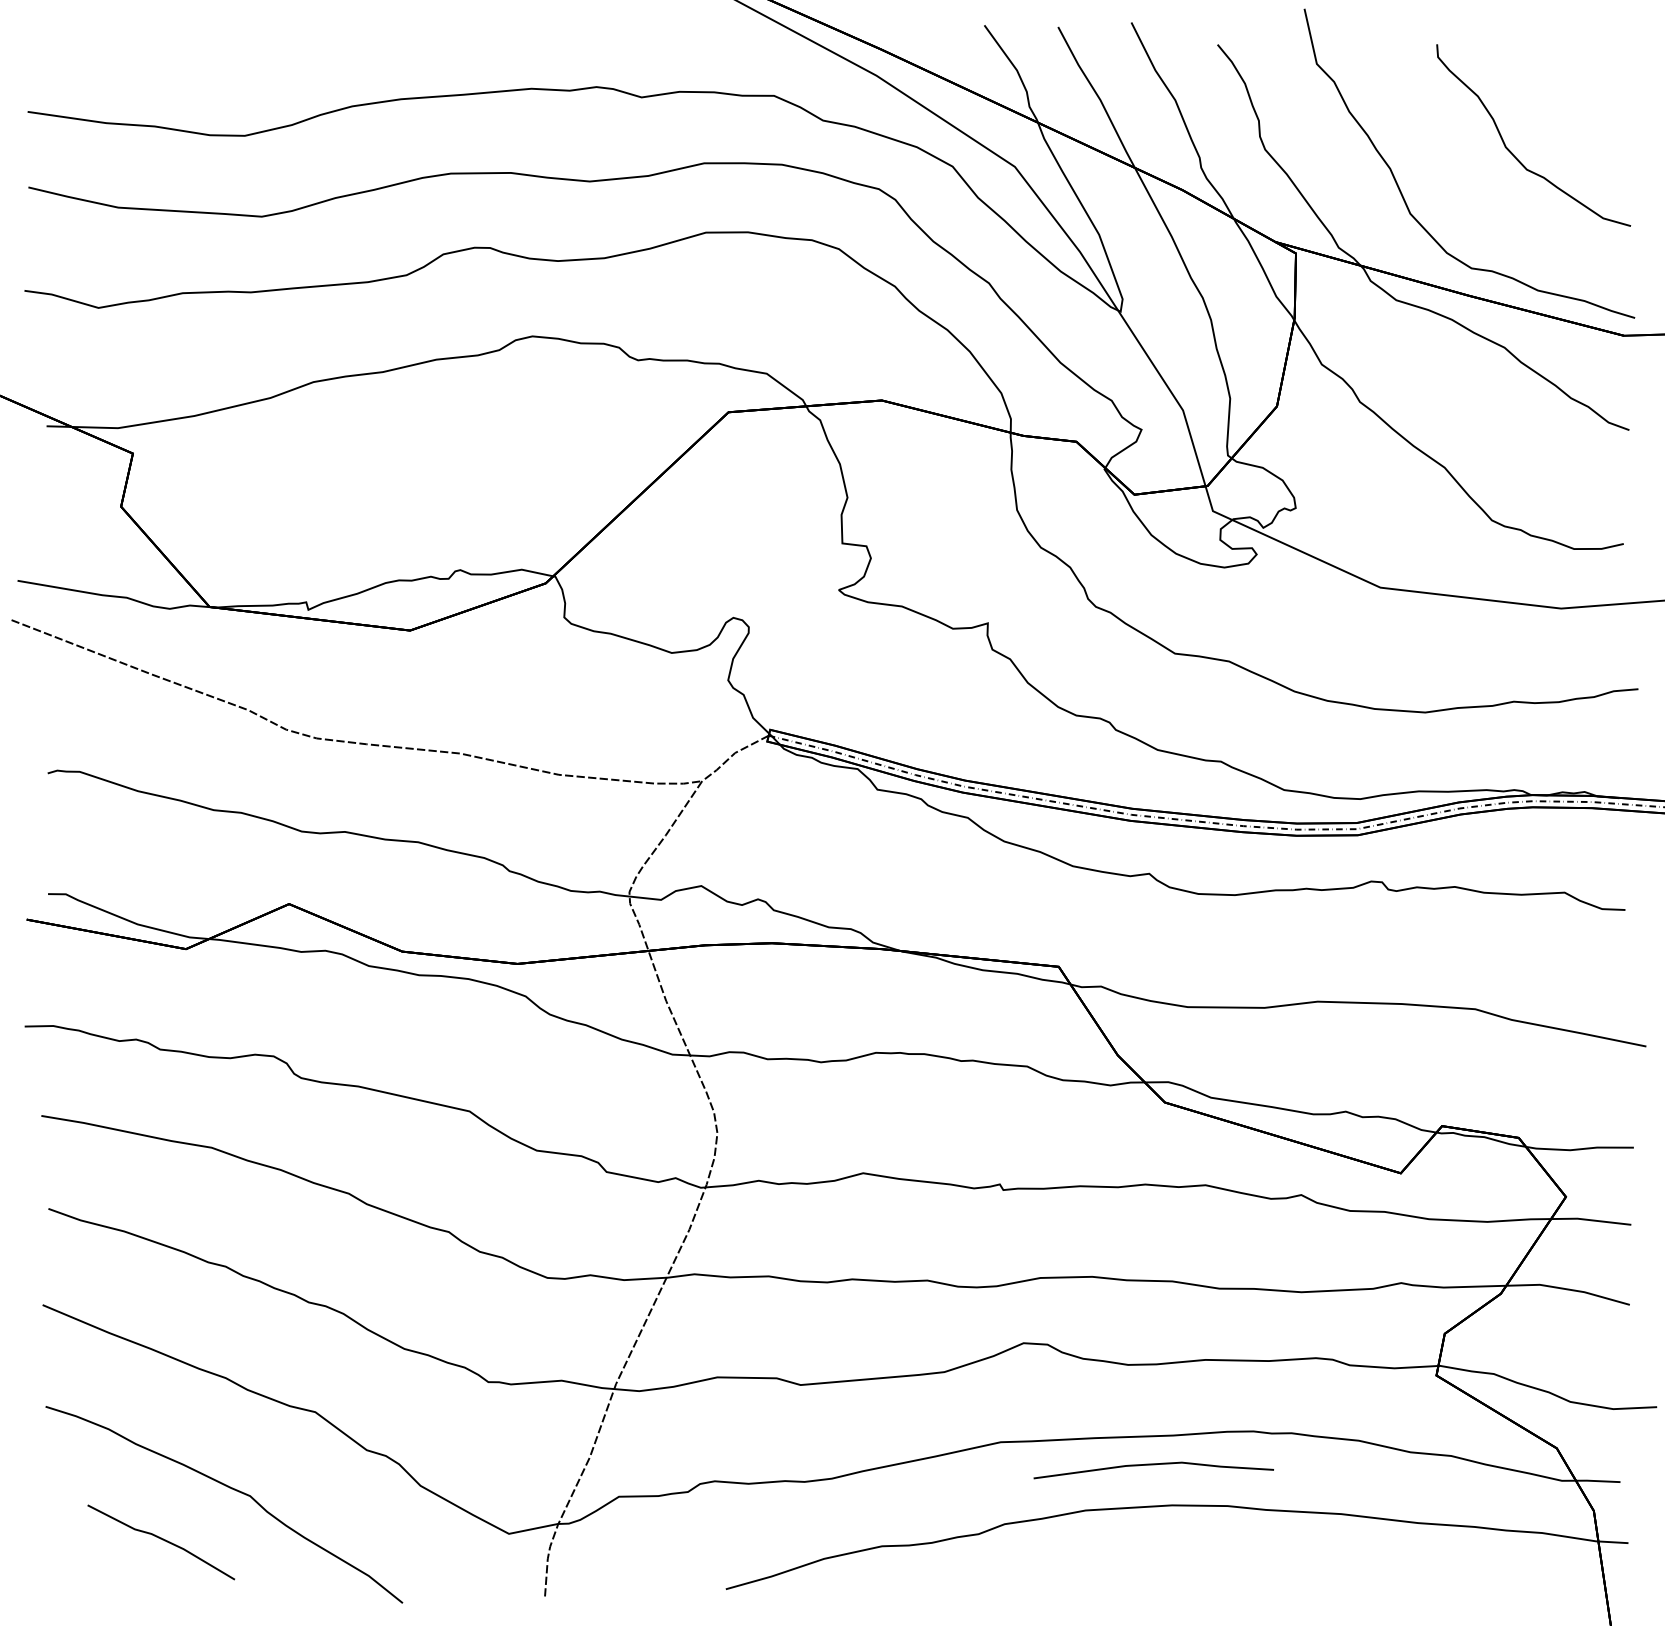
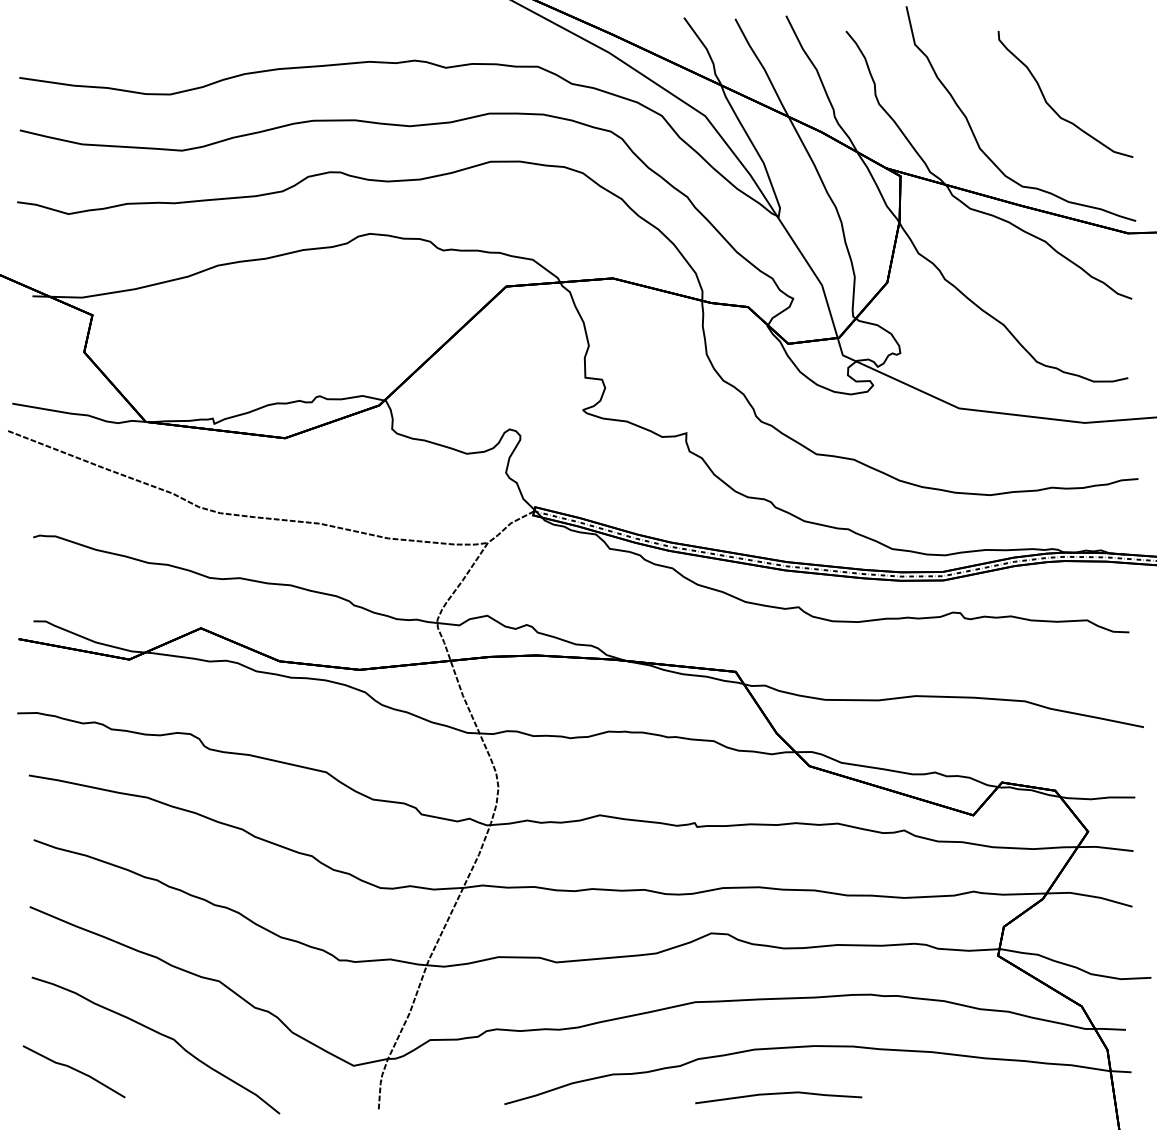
line: (1153, 1465) -> (778, 1094), moved
line: (161, 1540) -> (74, 1070), moved

